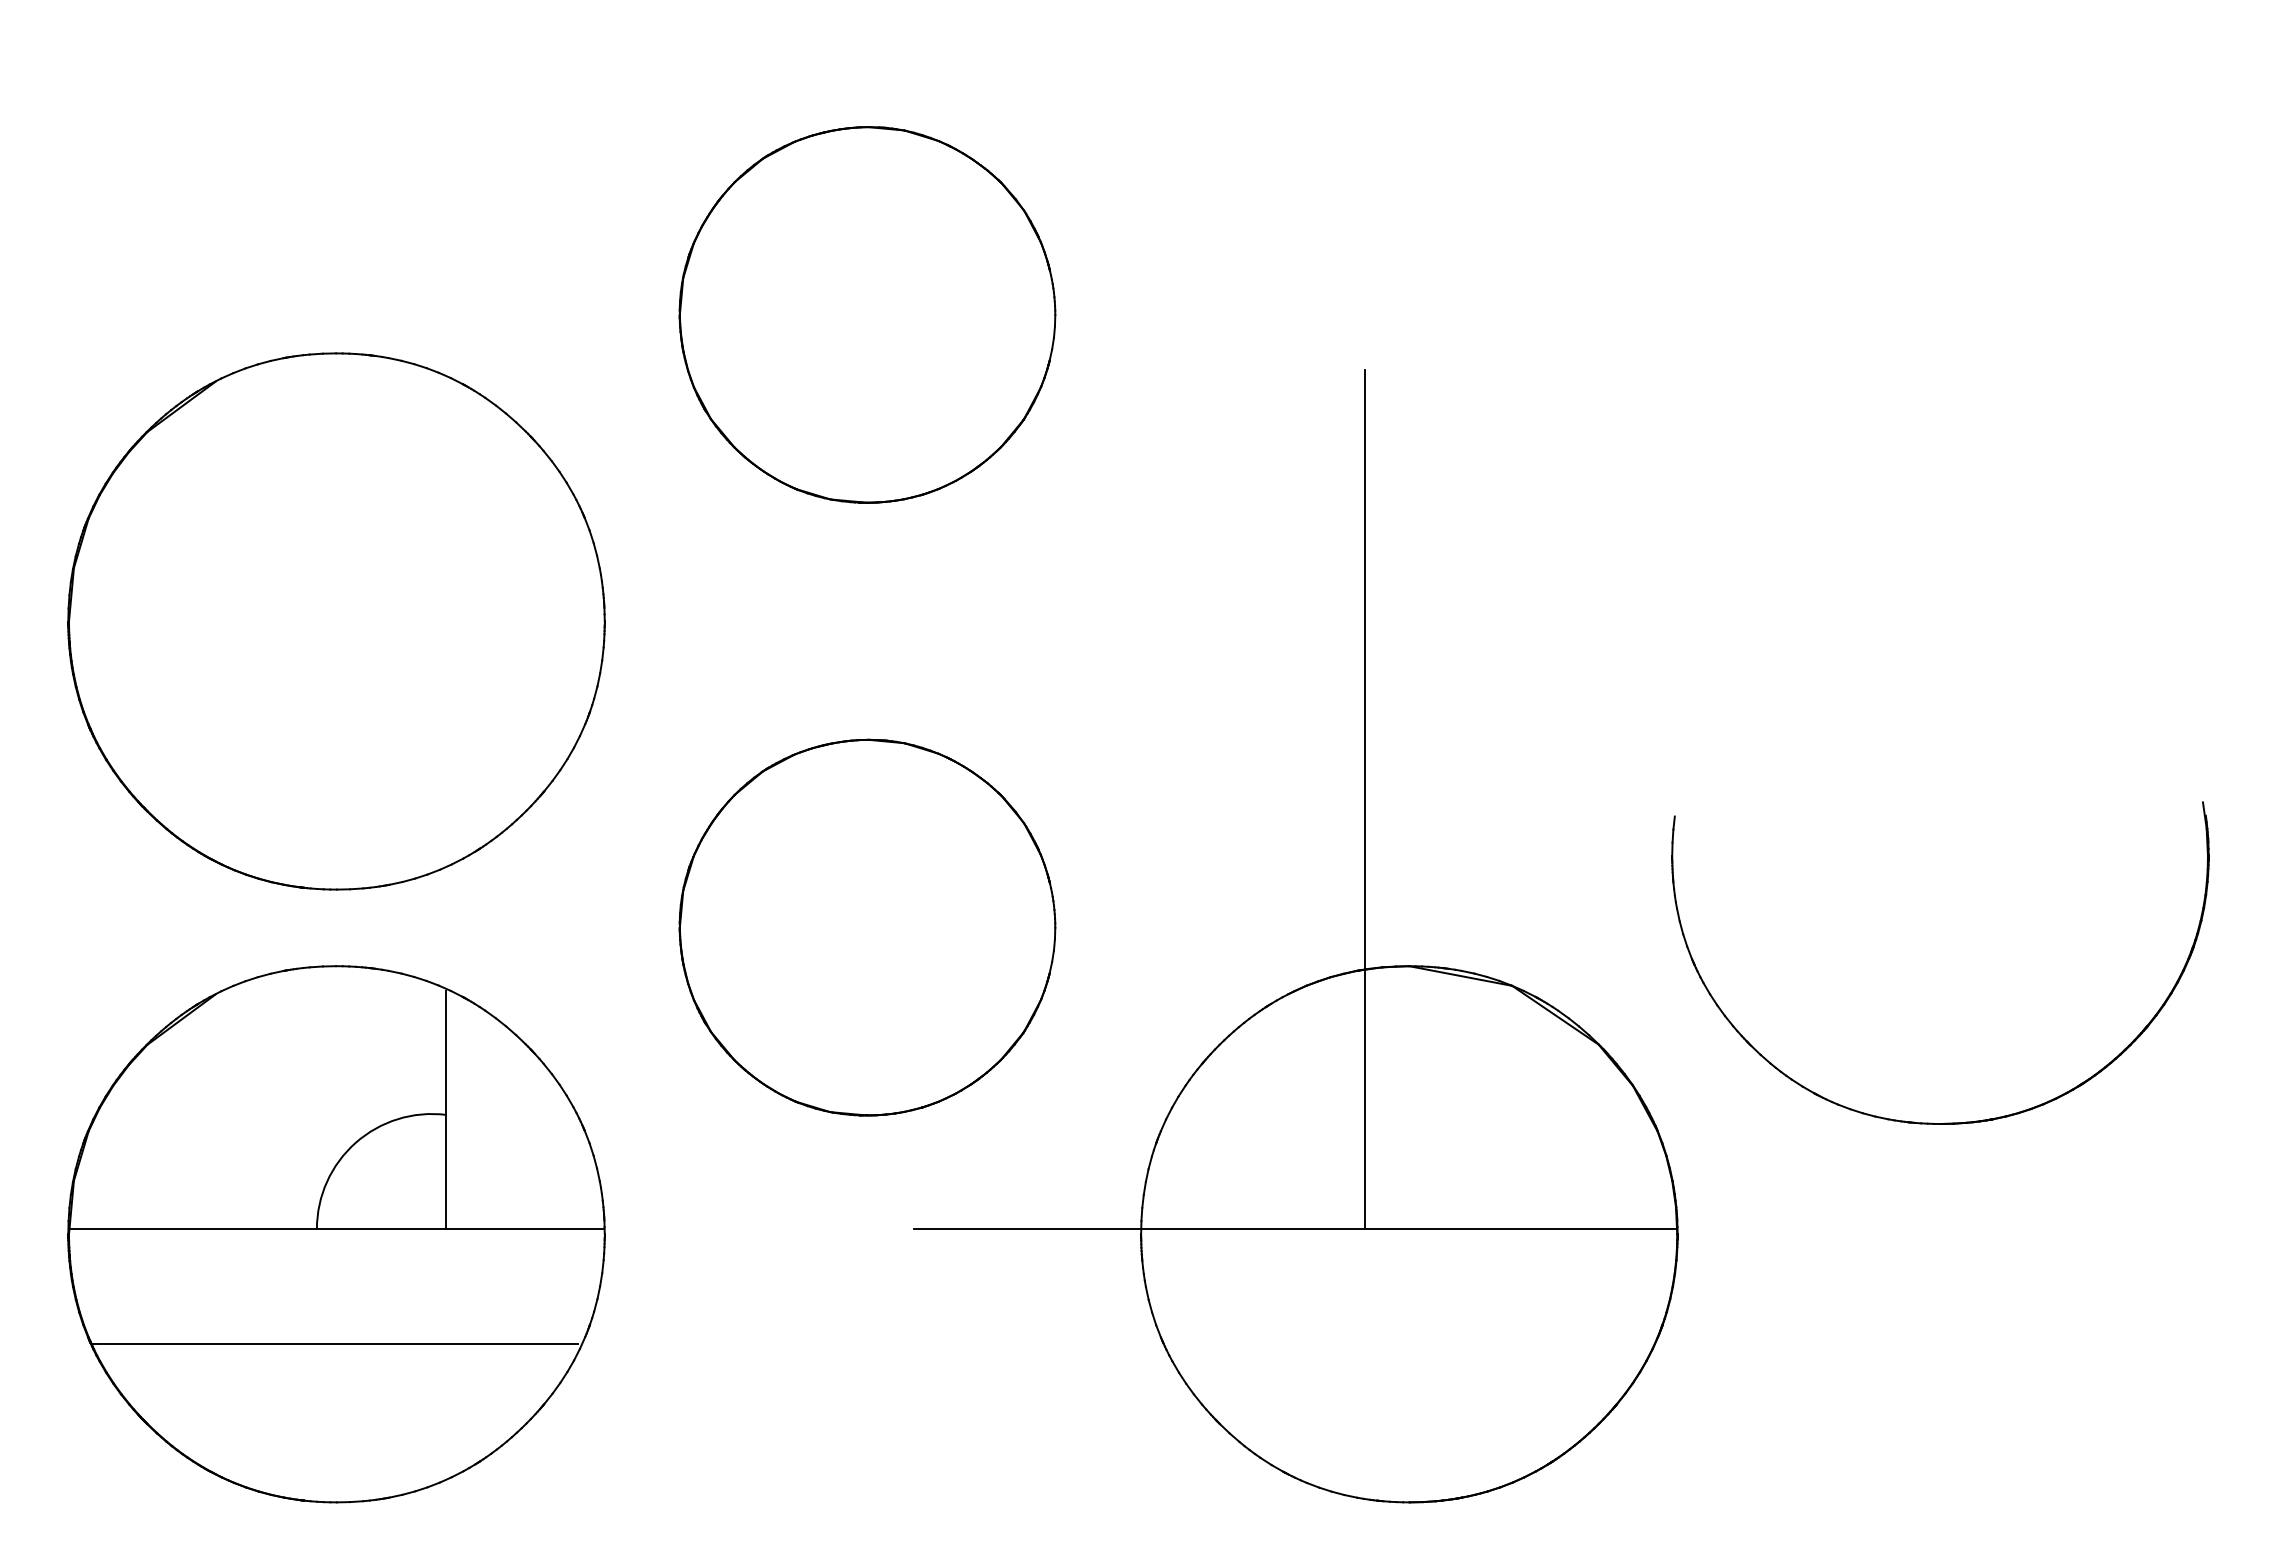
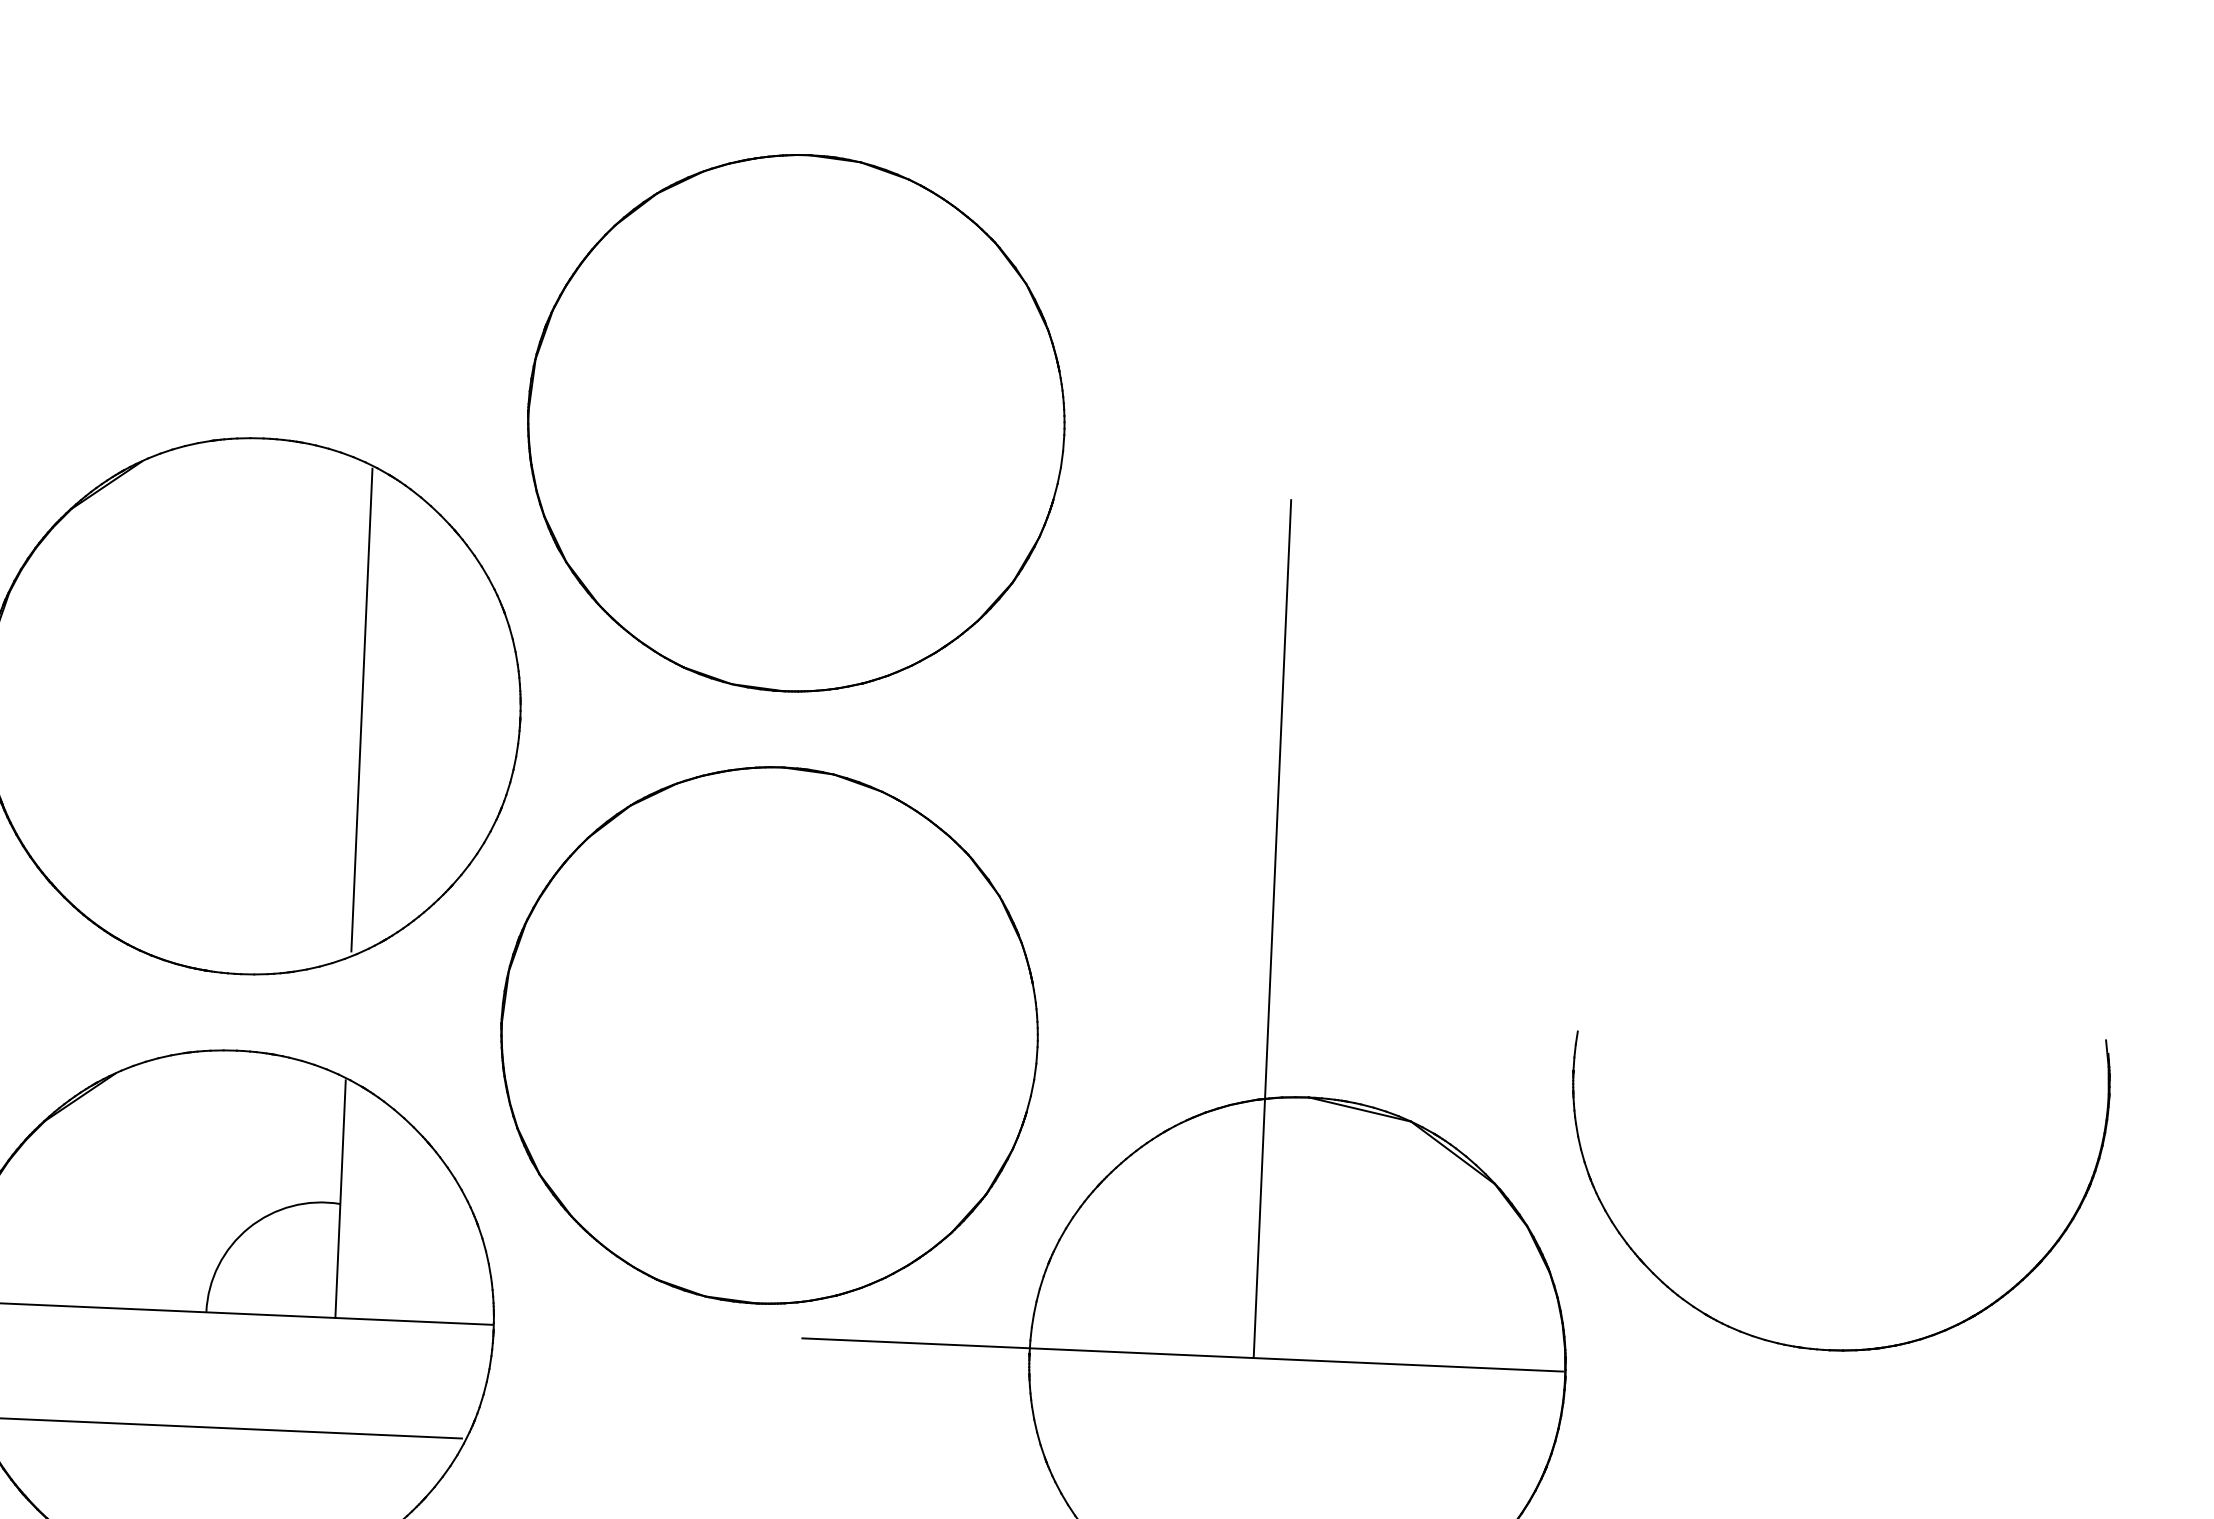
part: (867, 314) -> (796, 422), size x1.43
line: (446, 620) -> (362, 710), added
part: (867, 927) -> (769, 1035), size x1.43
part: (1945, 1122) -> (1834, 1348), moved

